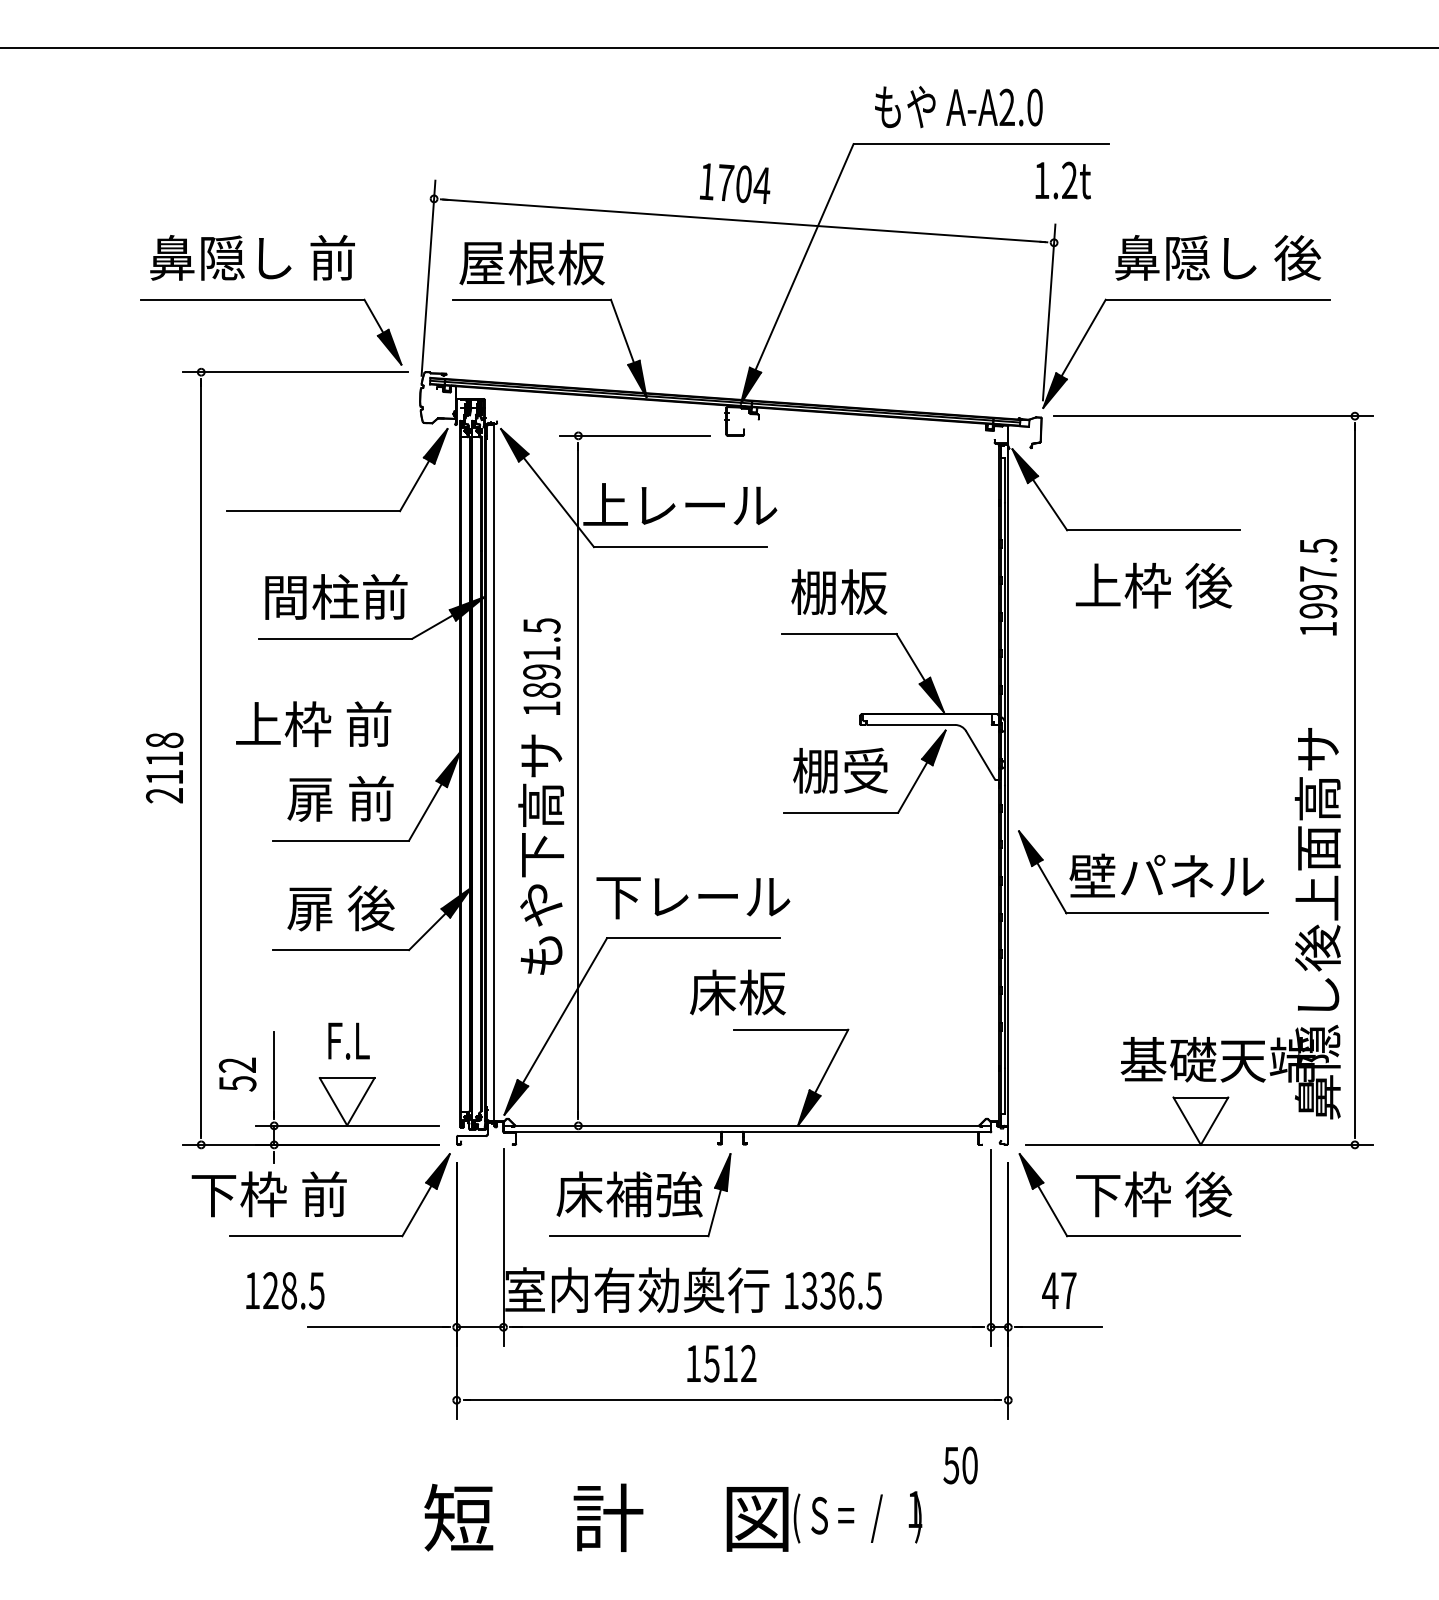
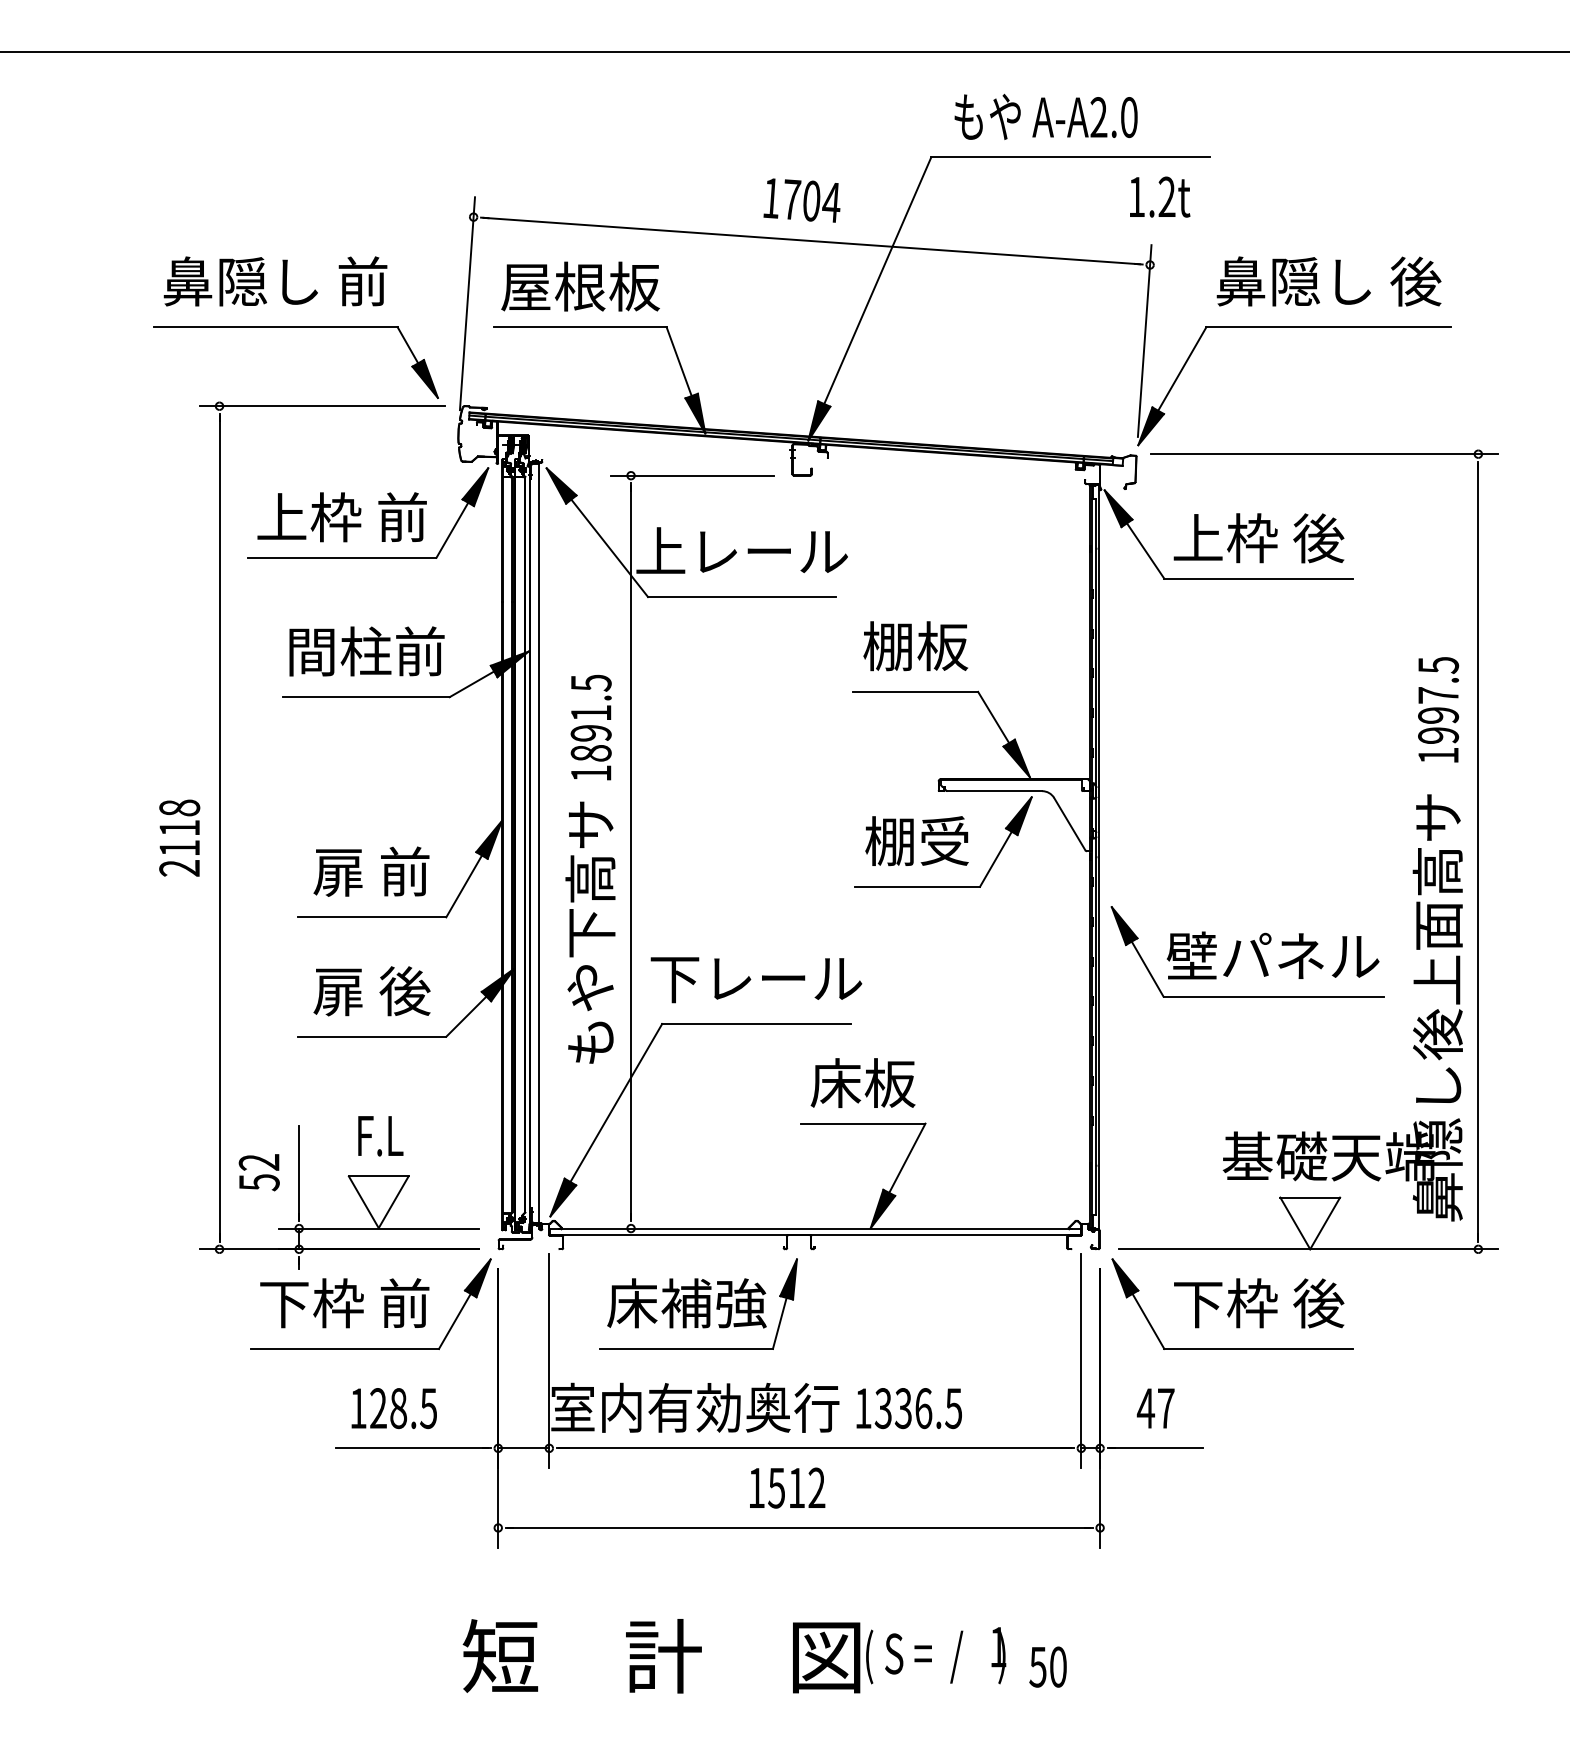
text: (1153, 585) -> (1258, 538), moved
text: (1318, 586) -> (1438, 709), moved
text: (313, 724) -> (341, 517), moved
text: (737, 992) -> (862, 1082), moved
text: (269, 1194) -> (344, 1303), moved
text: (284, 1290) -> (393, 1408), moved
text: (960, 1464) -> (1047, 1666), moved

